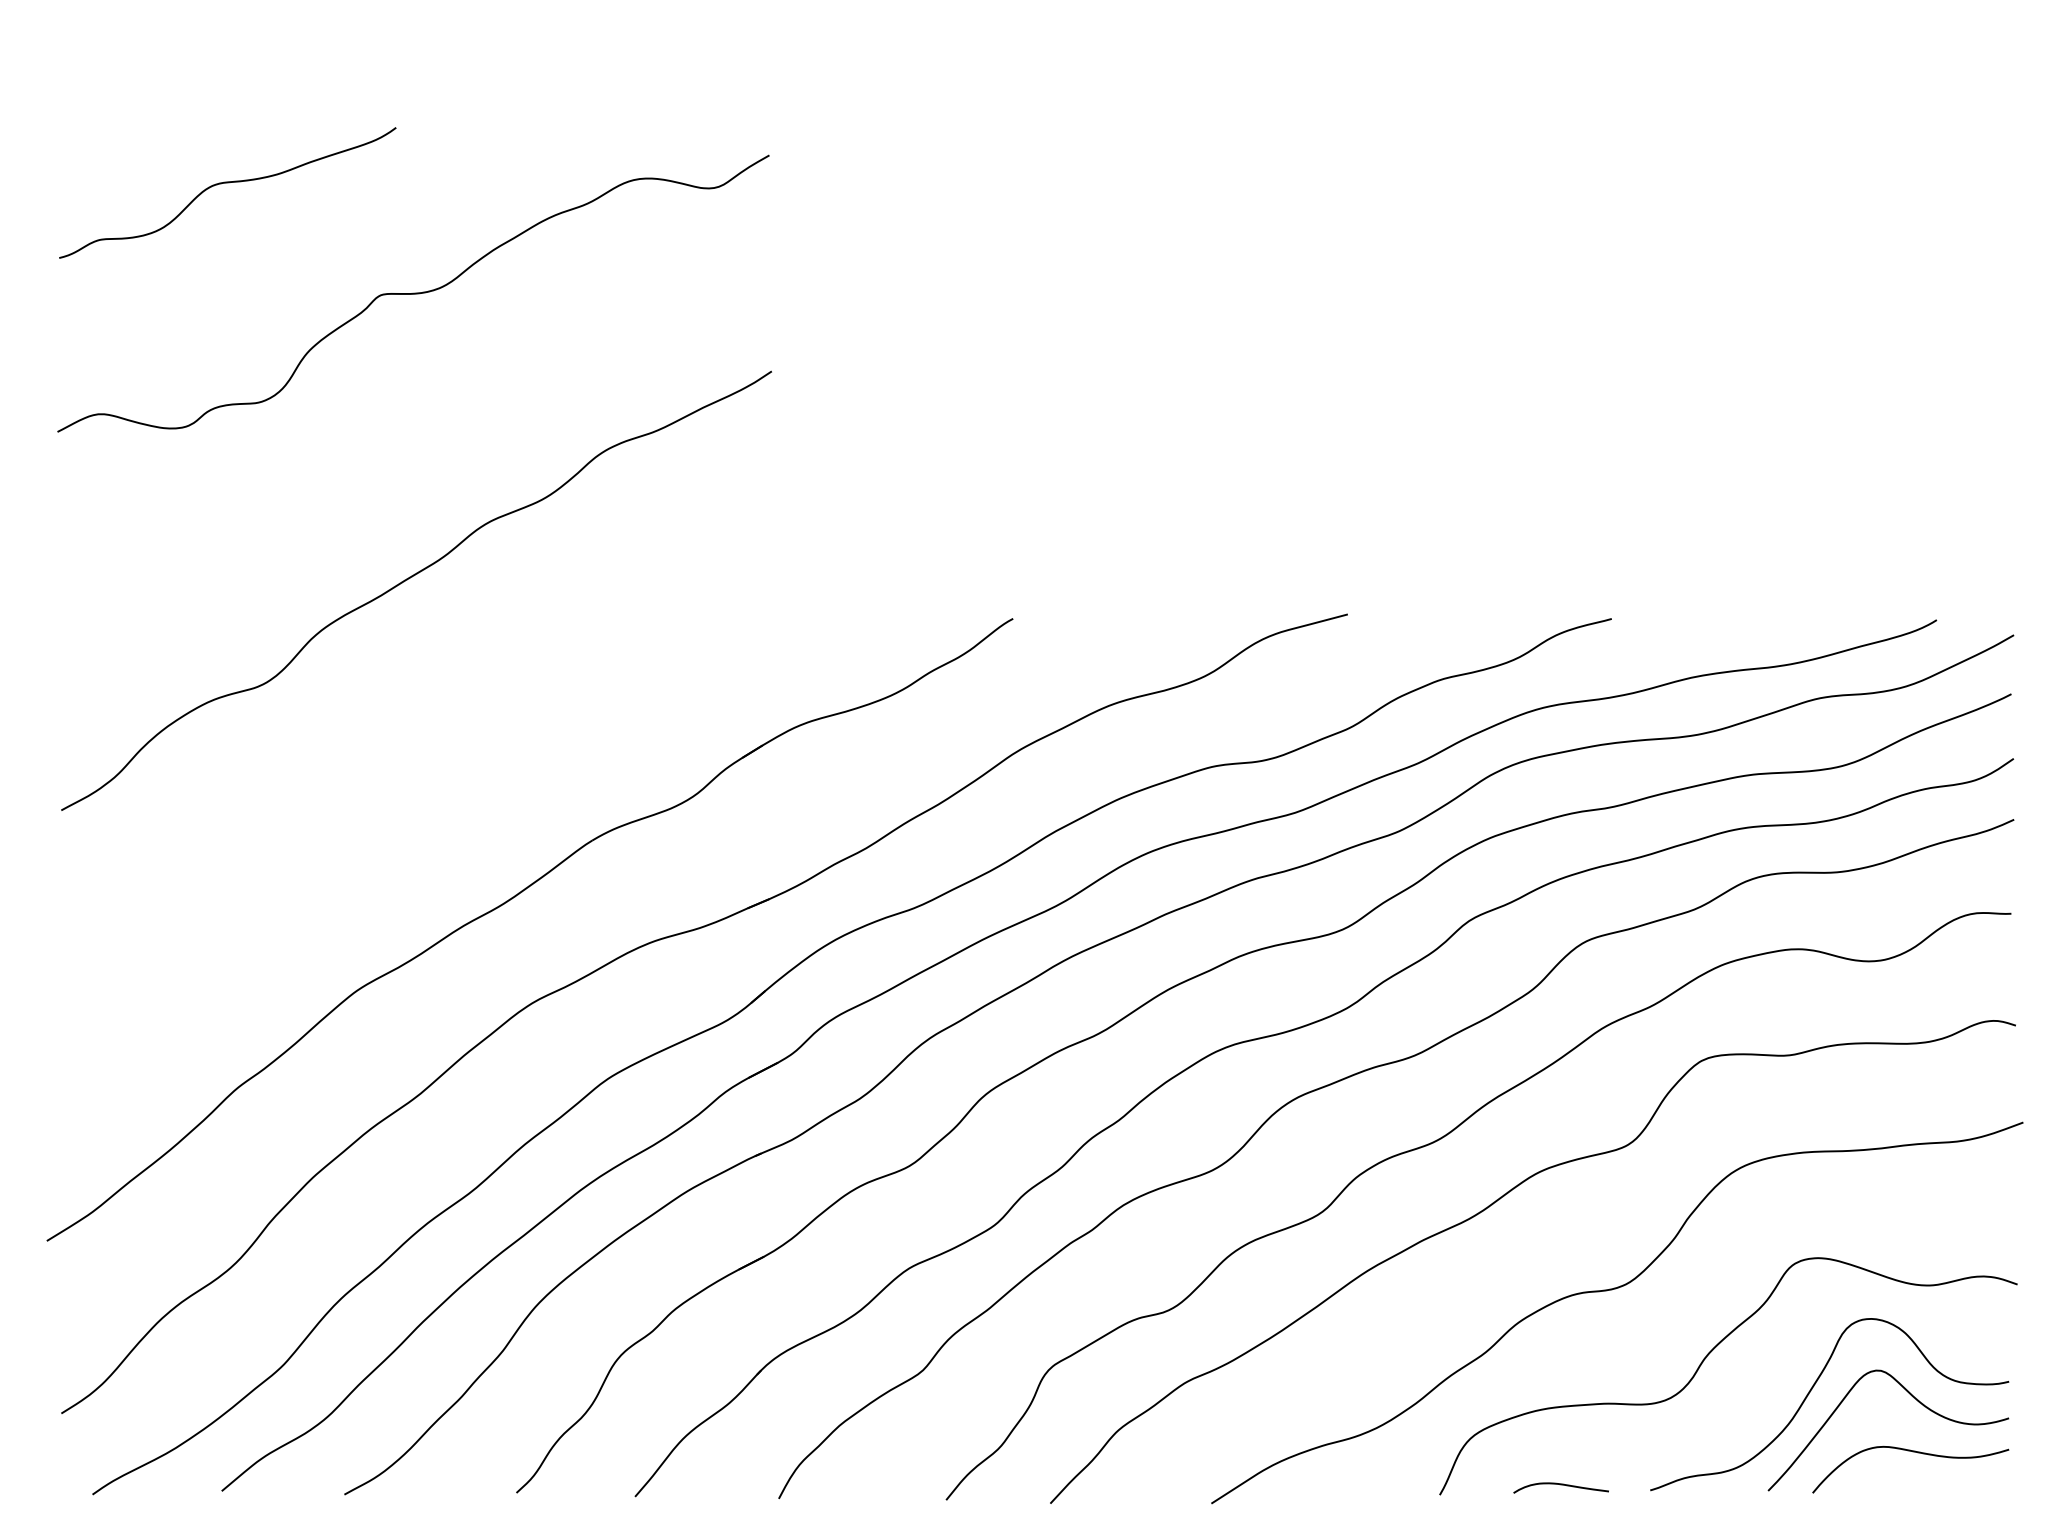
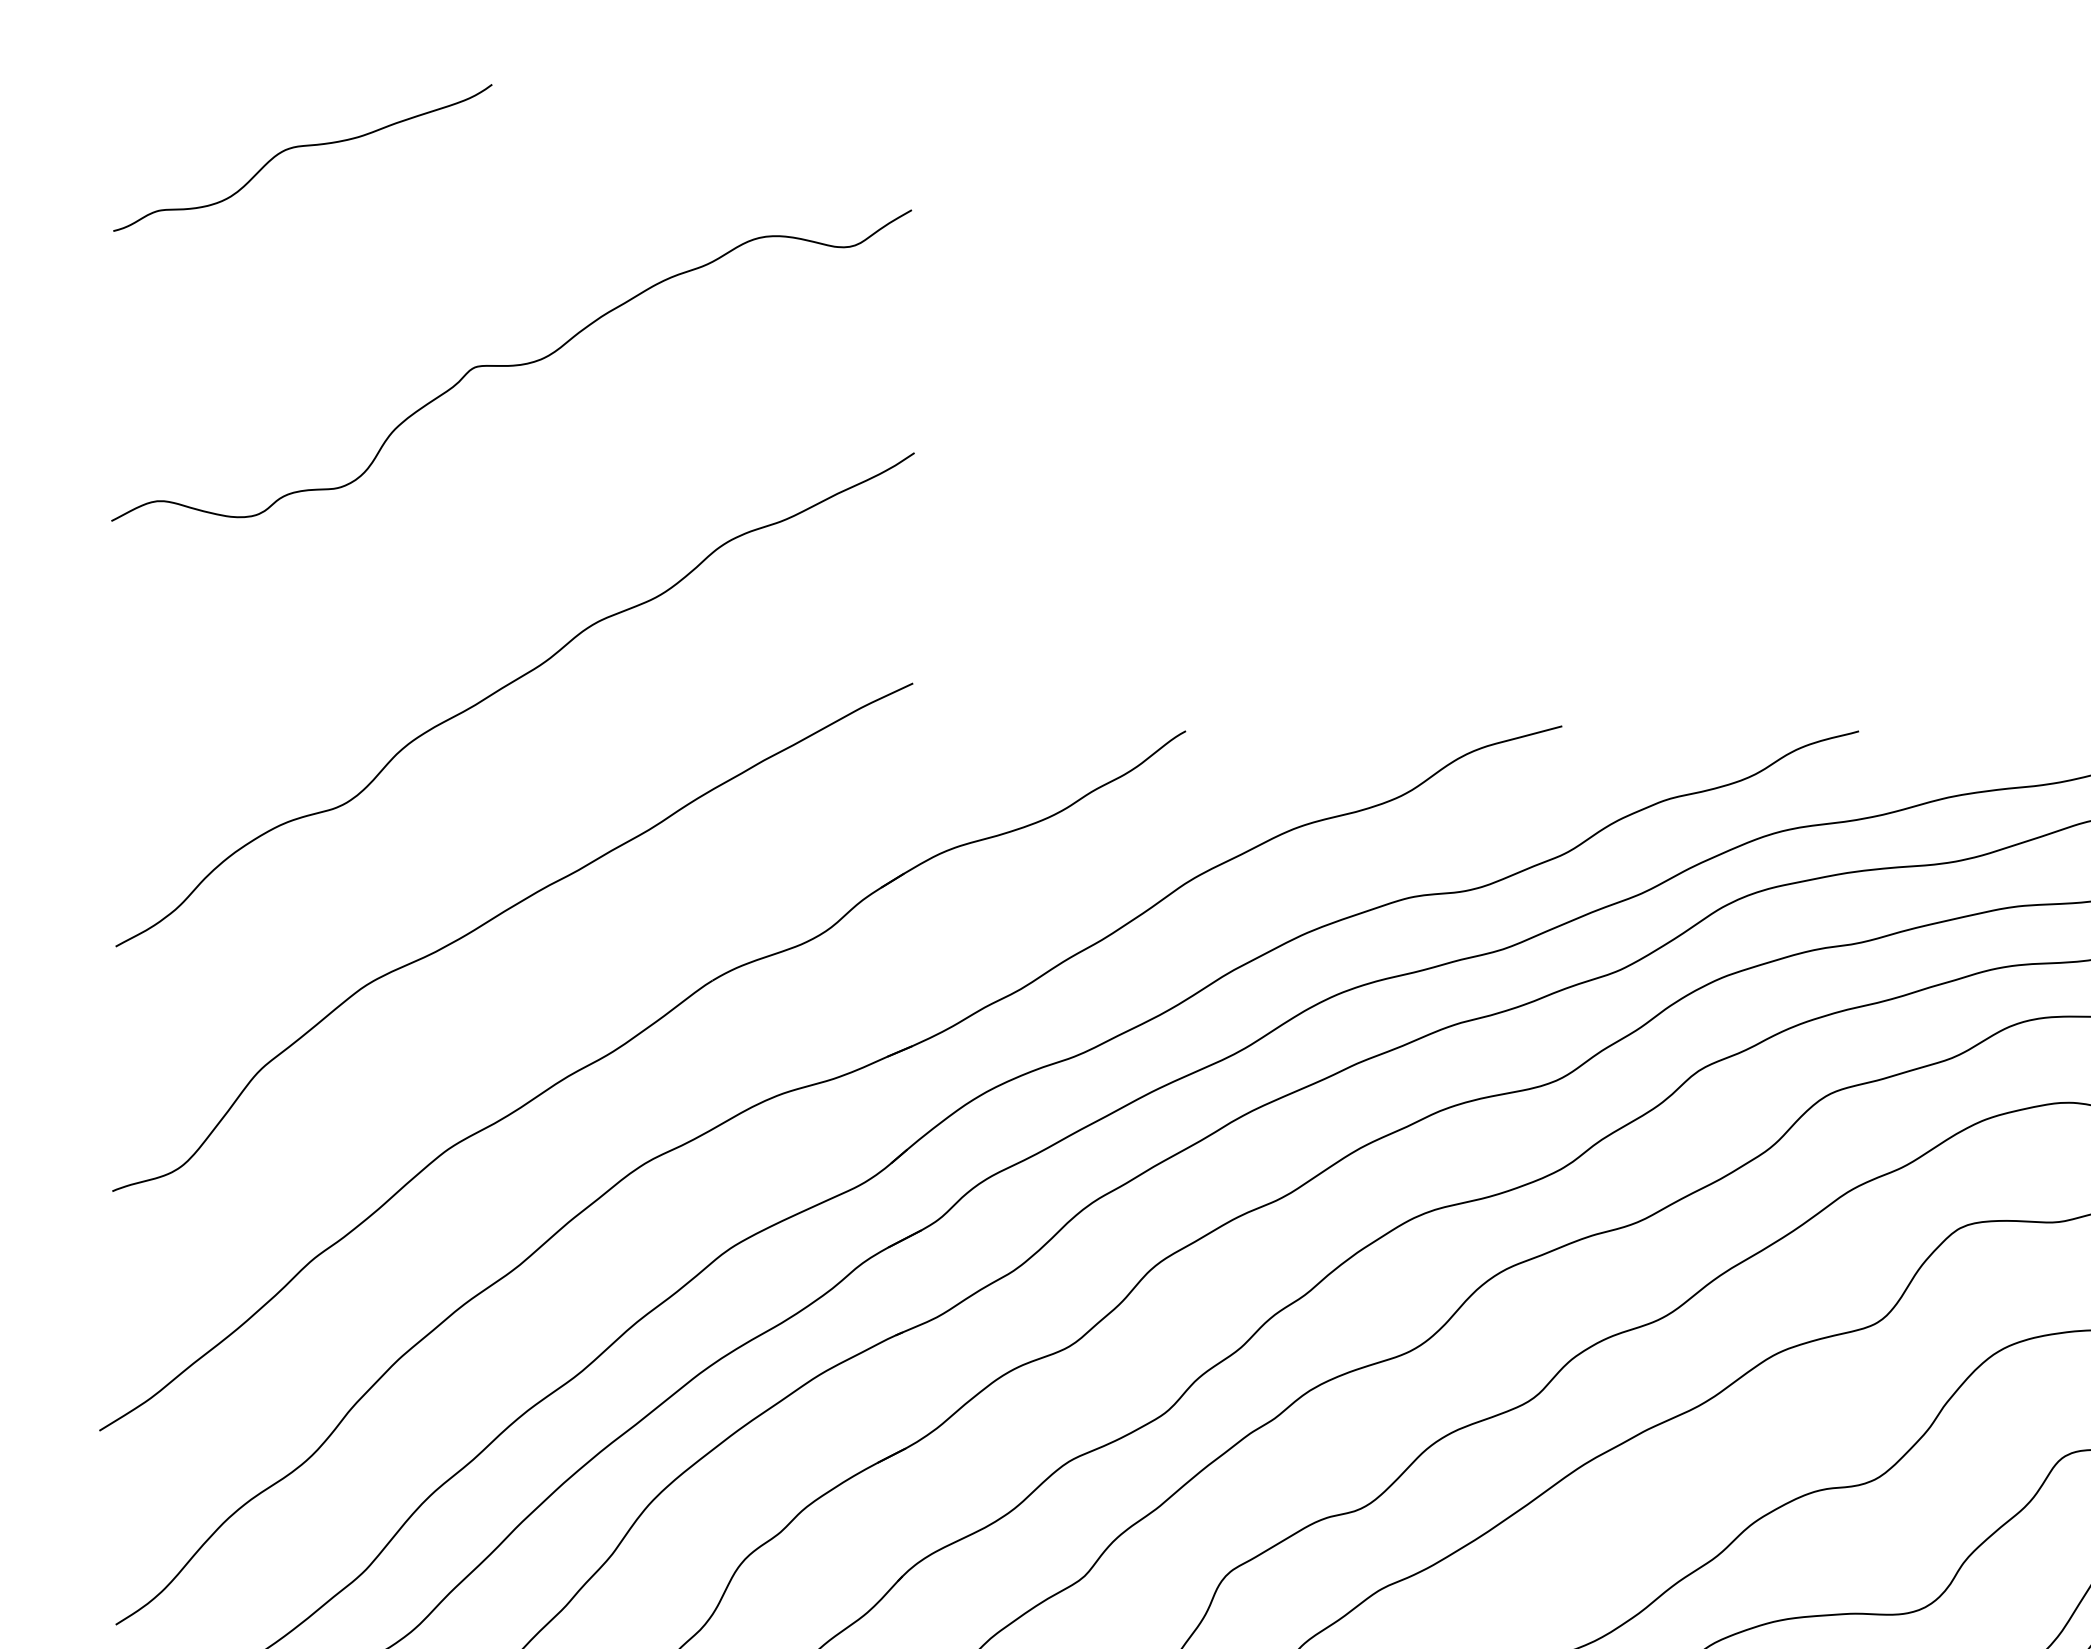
curve: (227, 183) -> (302, 147), moved
curve: (402, 783) -> (499, 916), added

